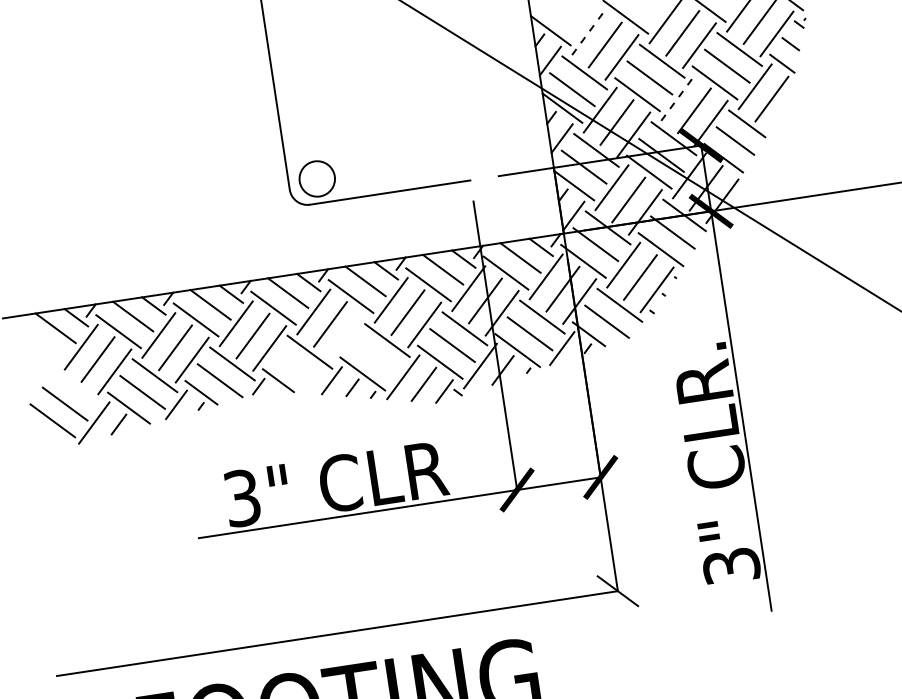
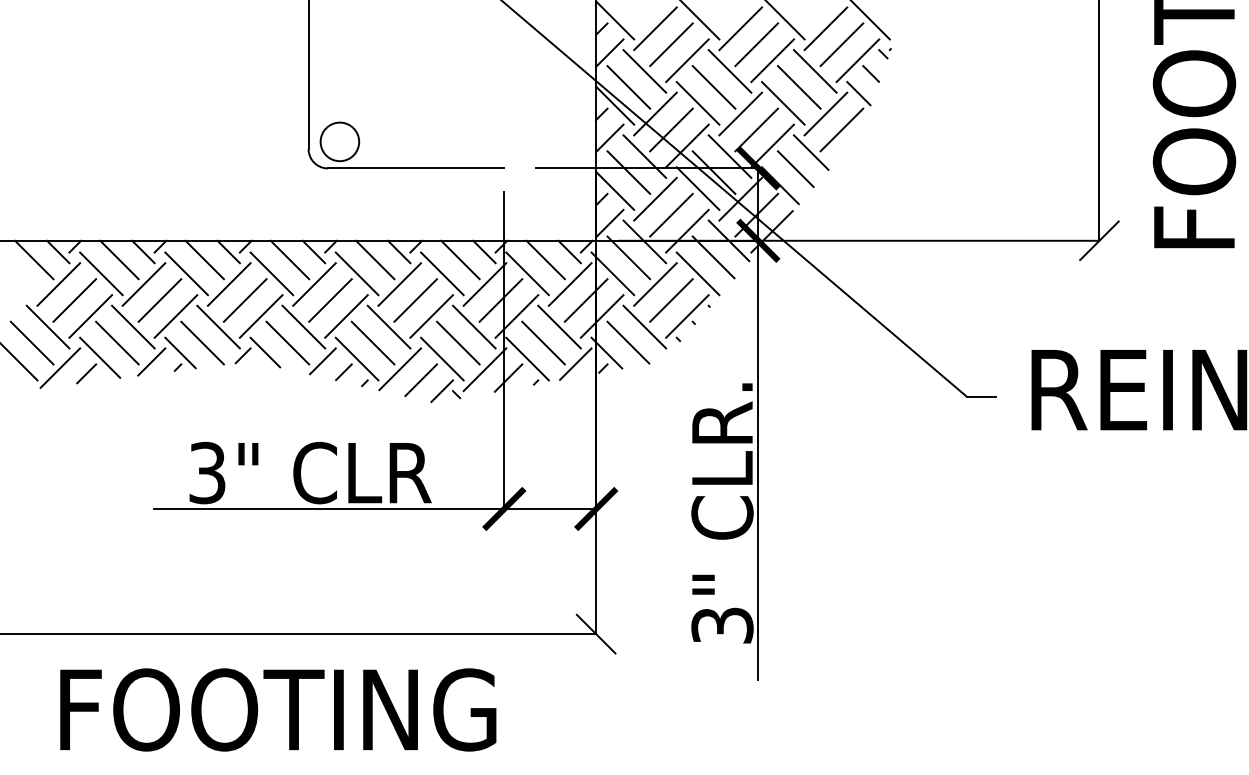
line: (588, 32) -> (655, 28), dashed -> solid
line: (678, 97) -> (741, 113), dashed -> solid
line: (347, 336) -> (346, 316), added
line: (374, 356) -> (372, 342), added
line: (297, 368) -> (287, 342), added
line: (76, 386) -> (47, 326), added

